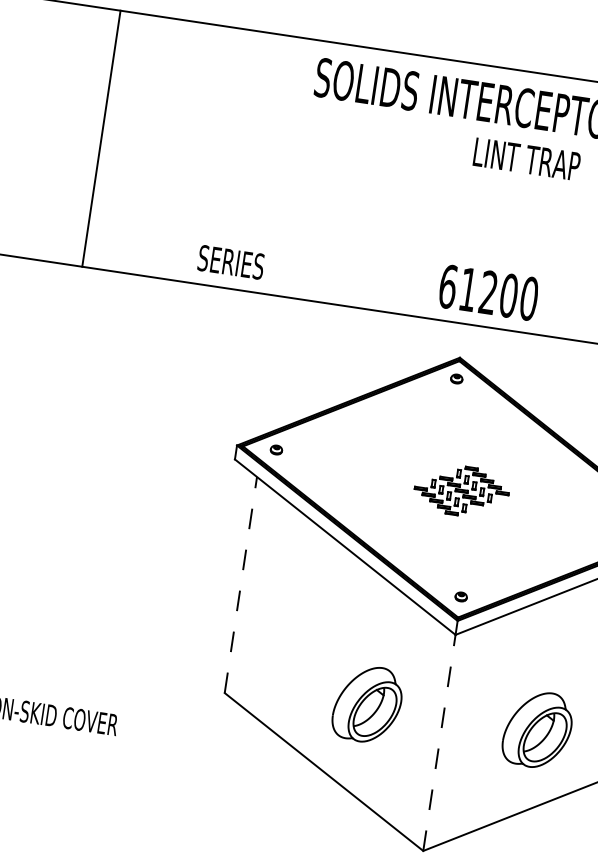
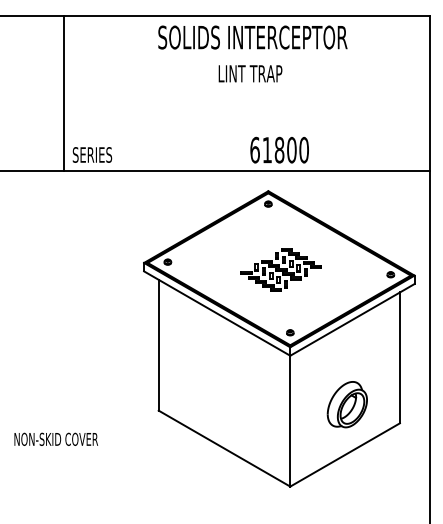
line: (101, 137) -> (63, 92), moved
text: (527, 158) -> (250, 73), moved
text: (231, 261) -> (92, 154), moved
text: (488, 293) -> (279, 150), 61200 -> 61800
part: (460, 489) -> (280, 269), size x1.43
line: (240, 583) -> (158, 344), dashed -> solid
part: (366, 703) -> (243, 404), removed
line: (439, 741) -> (290, 420), dashed -> solid

